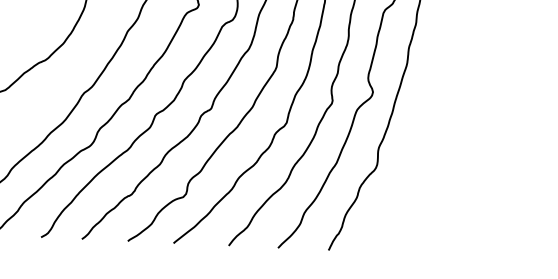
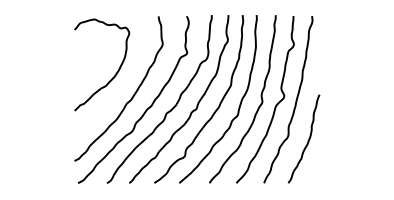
curve: (411, 175) -> (307, 140), added

